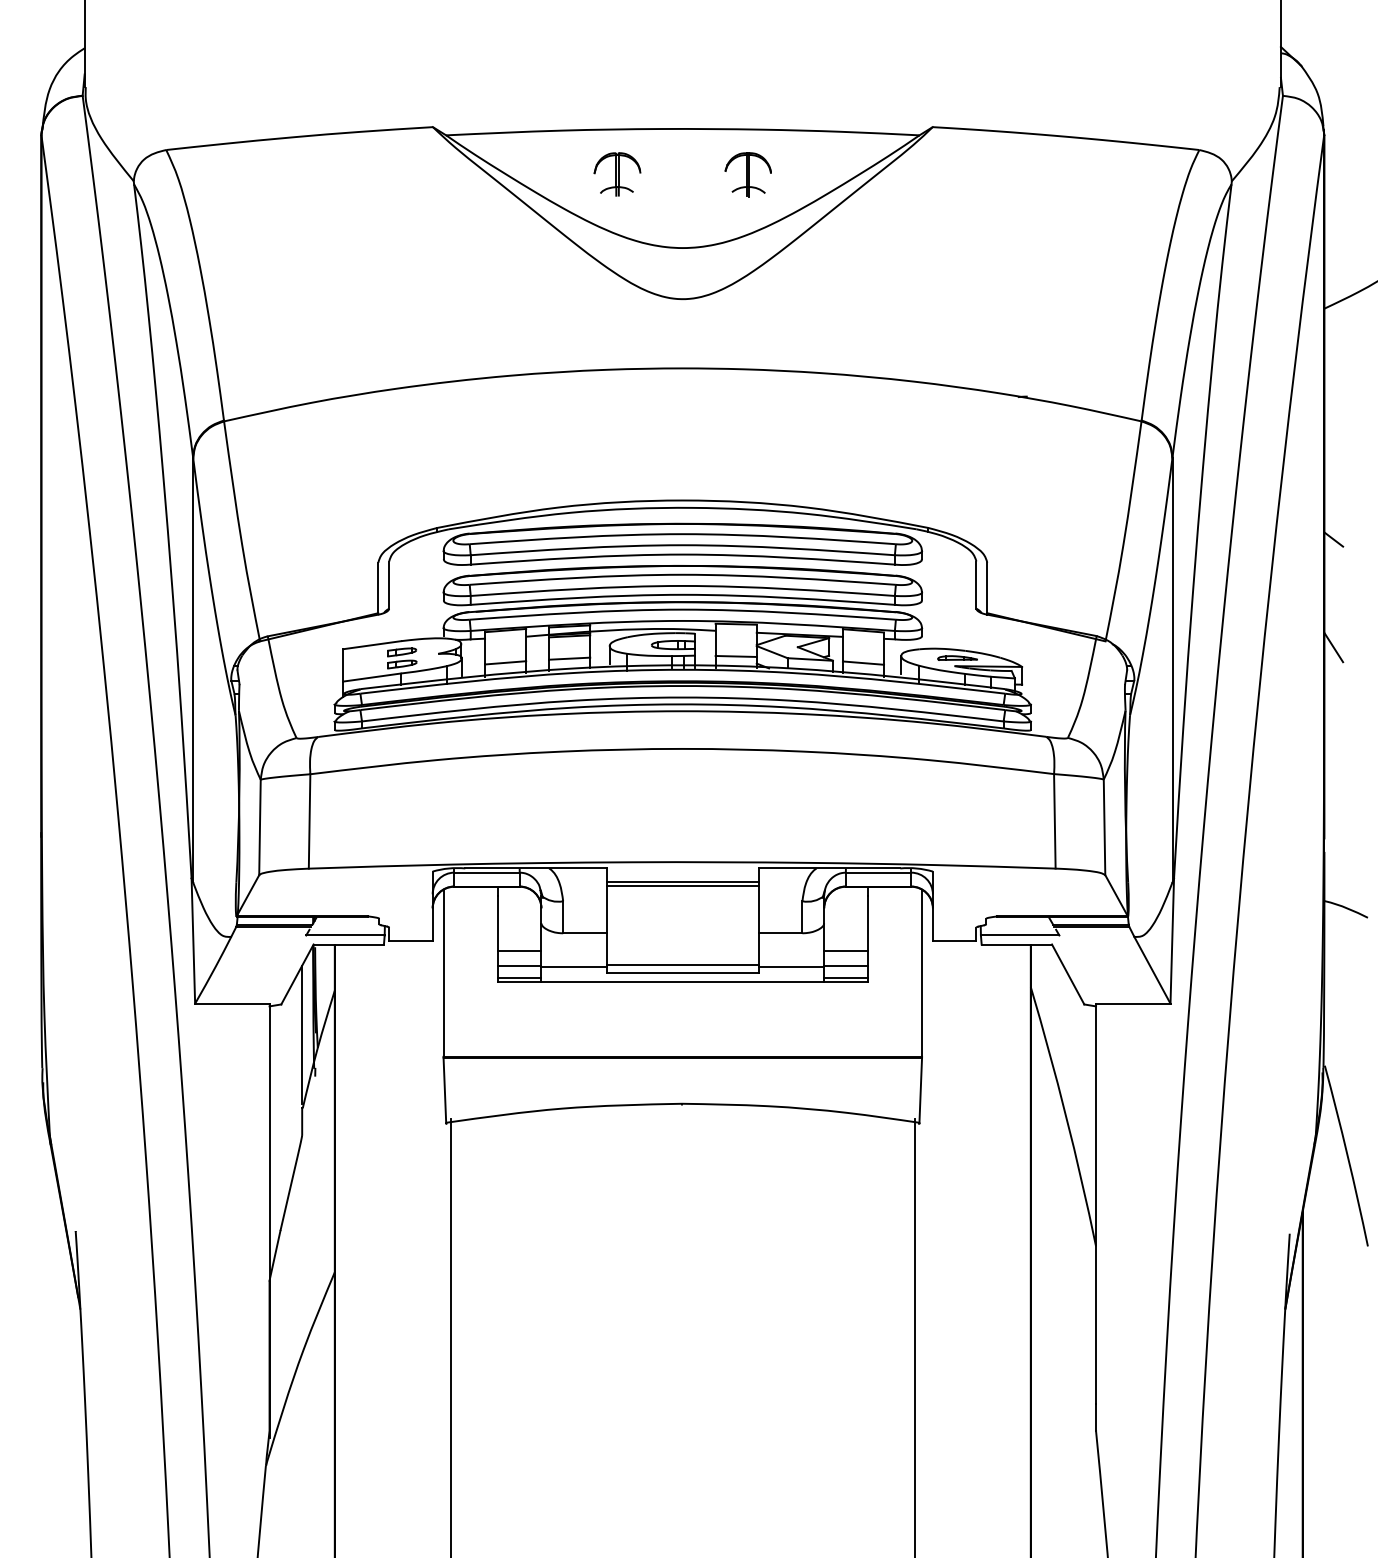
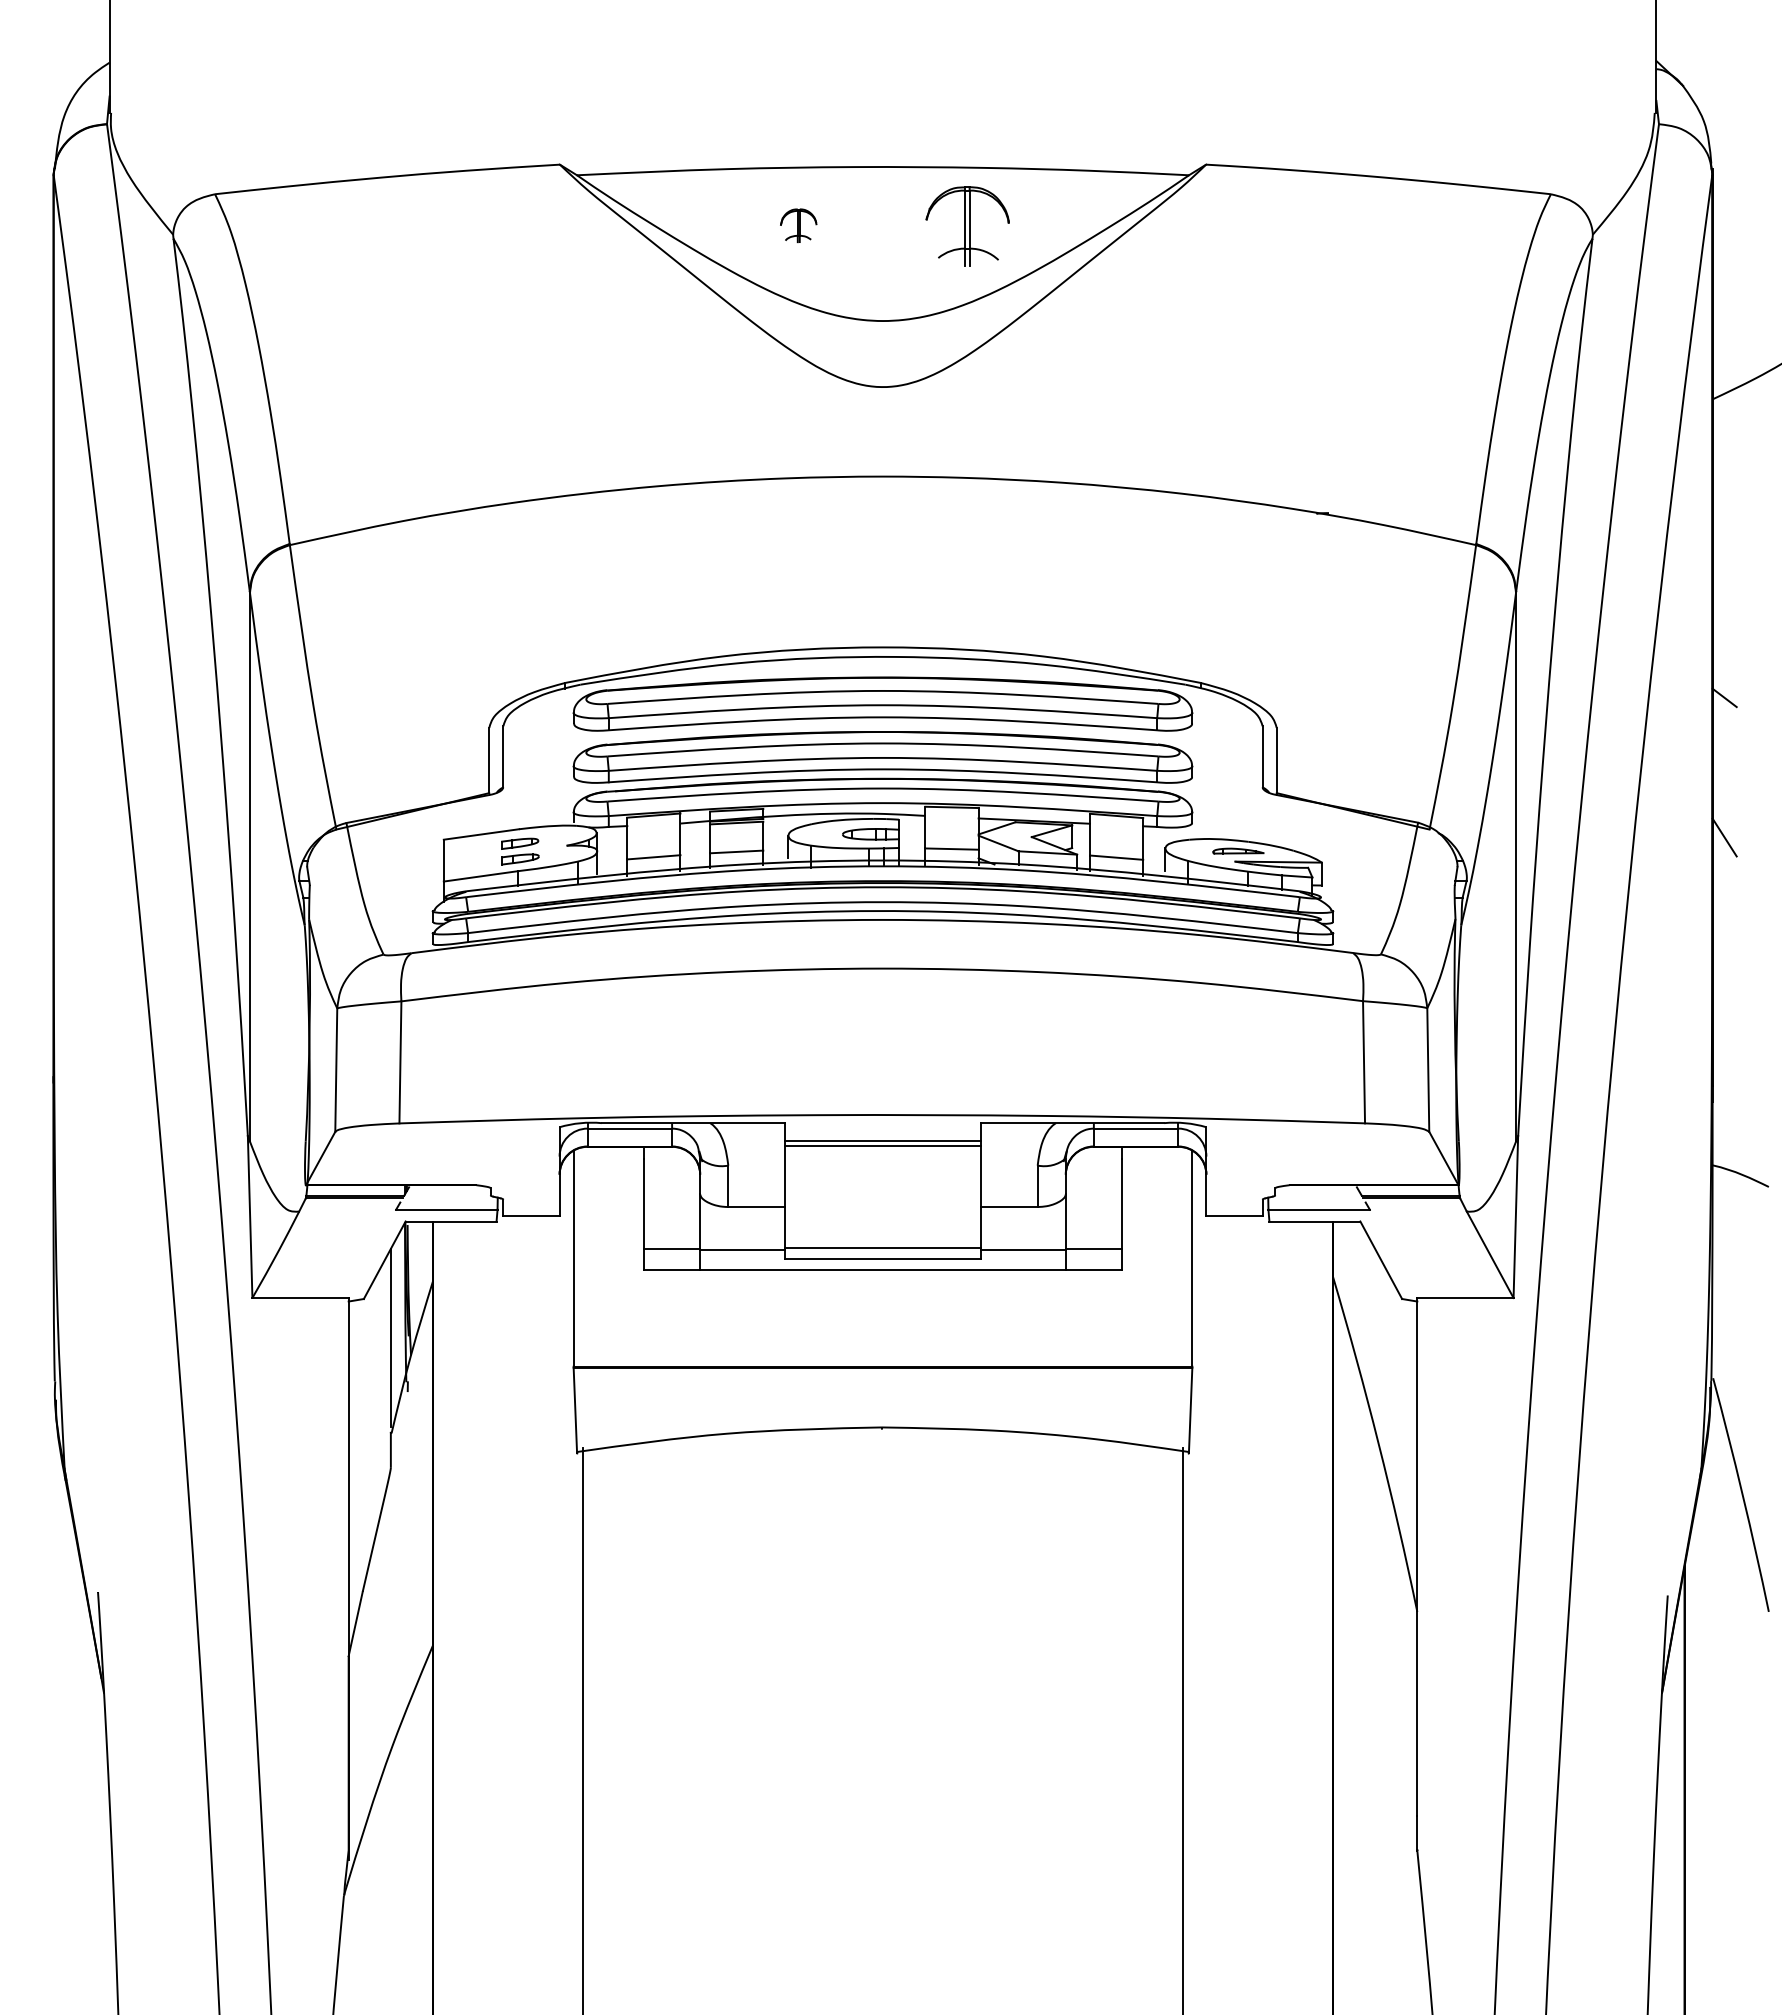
part: (617, 174) -> (798, 225), size x0.6
part: (748, 174) -> (967, 225), size x1.4
line: (519, 951) -> (671, 1230), removed
line: (845, 951) -> (1093, 1230), removed
line: (519, 978) -> (671, 1265), removed
line: (845, 978) -> (1093, 1265), removed

